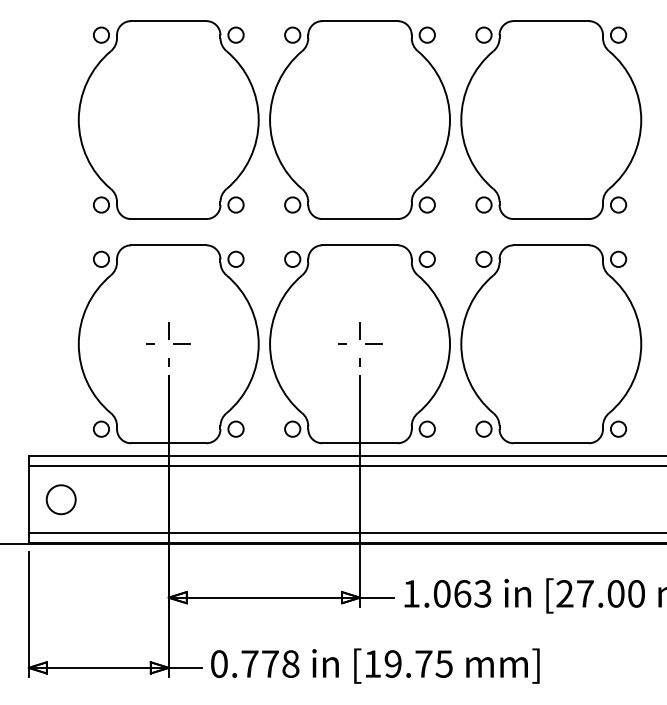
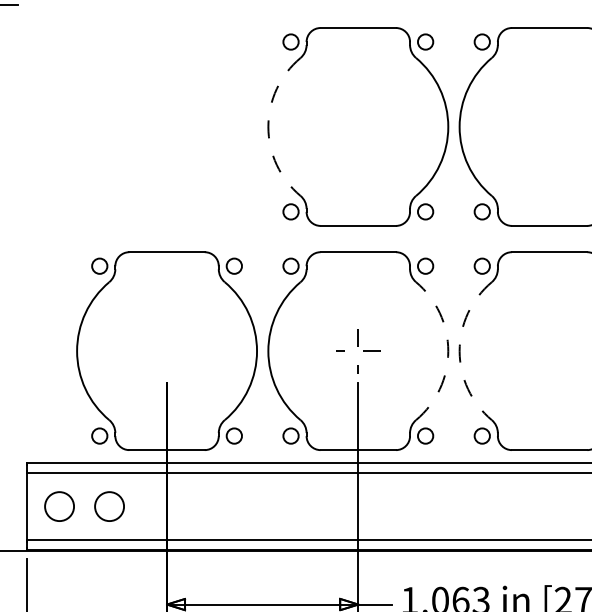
part: (168, 119) -> (166, 126), removed
arc: (270, 120) -> (268, 127), solid -> dashed
part: (168, 344) -> (166, 351), removed
arc: (449, 344) -> (447, 351), solid -> dashed
arc: (461, 344) -> (459, 351), solid -> dashed
circle: (110, 499) -> (108, 506), added

